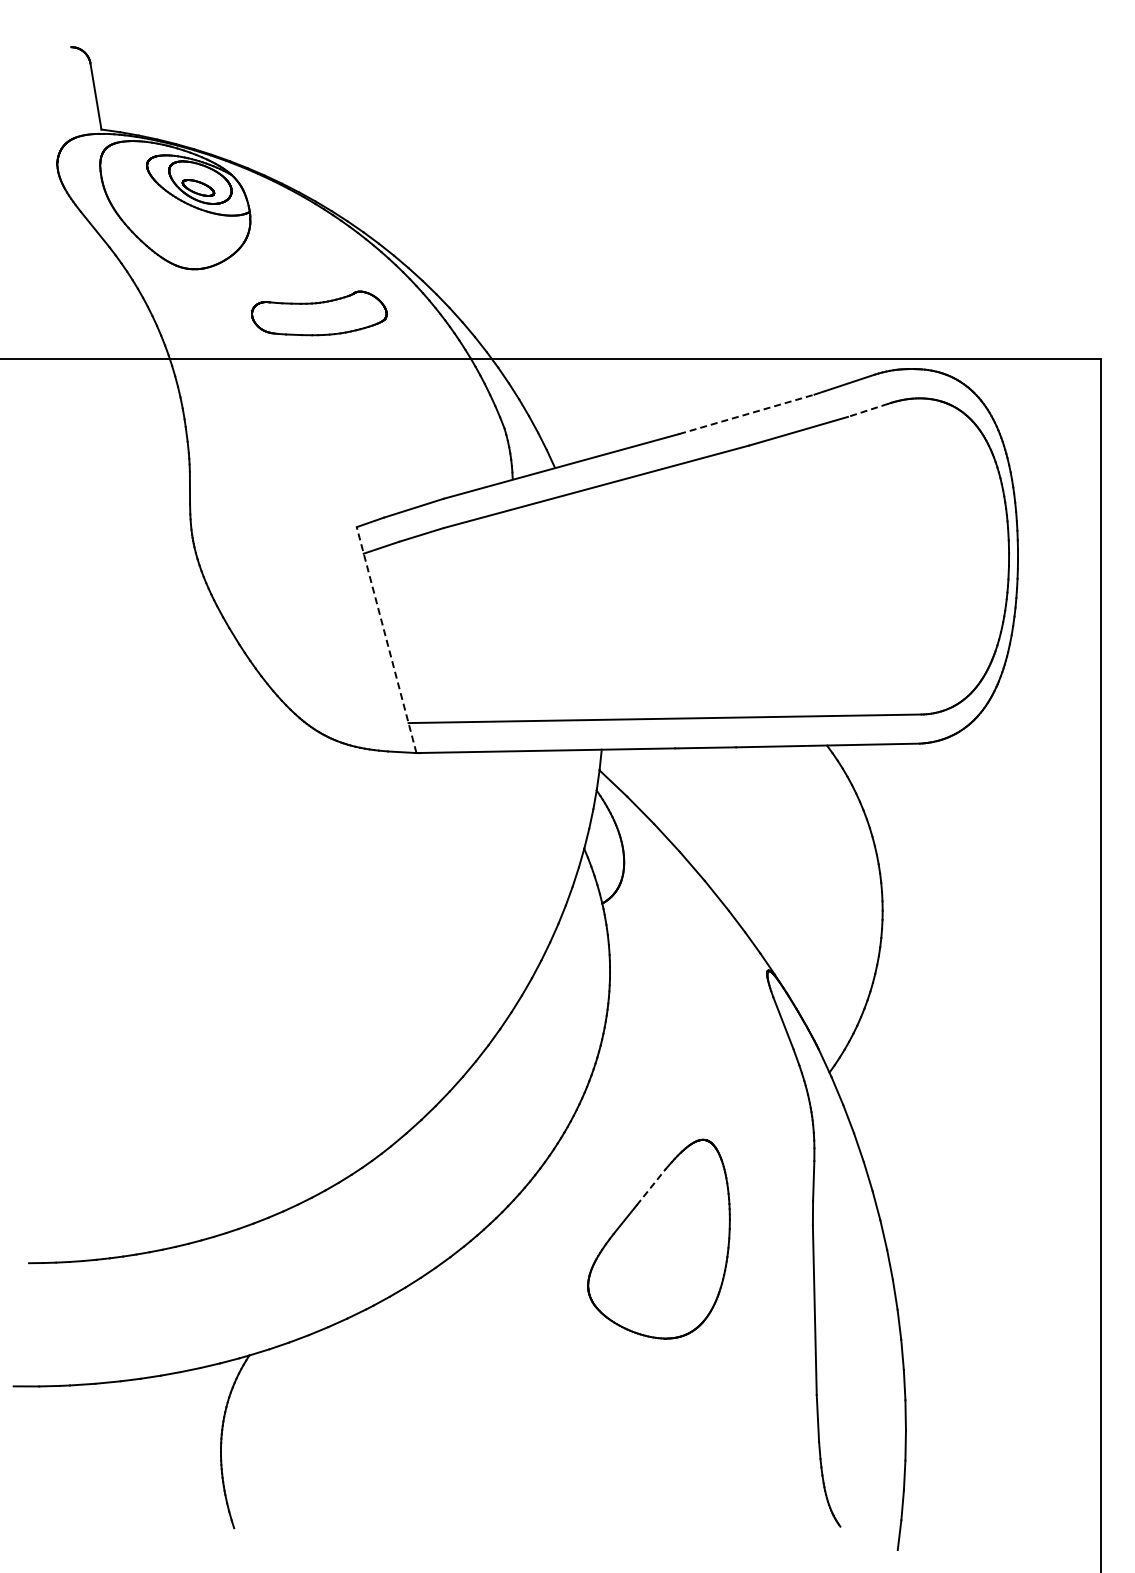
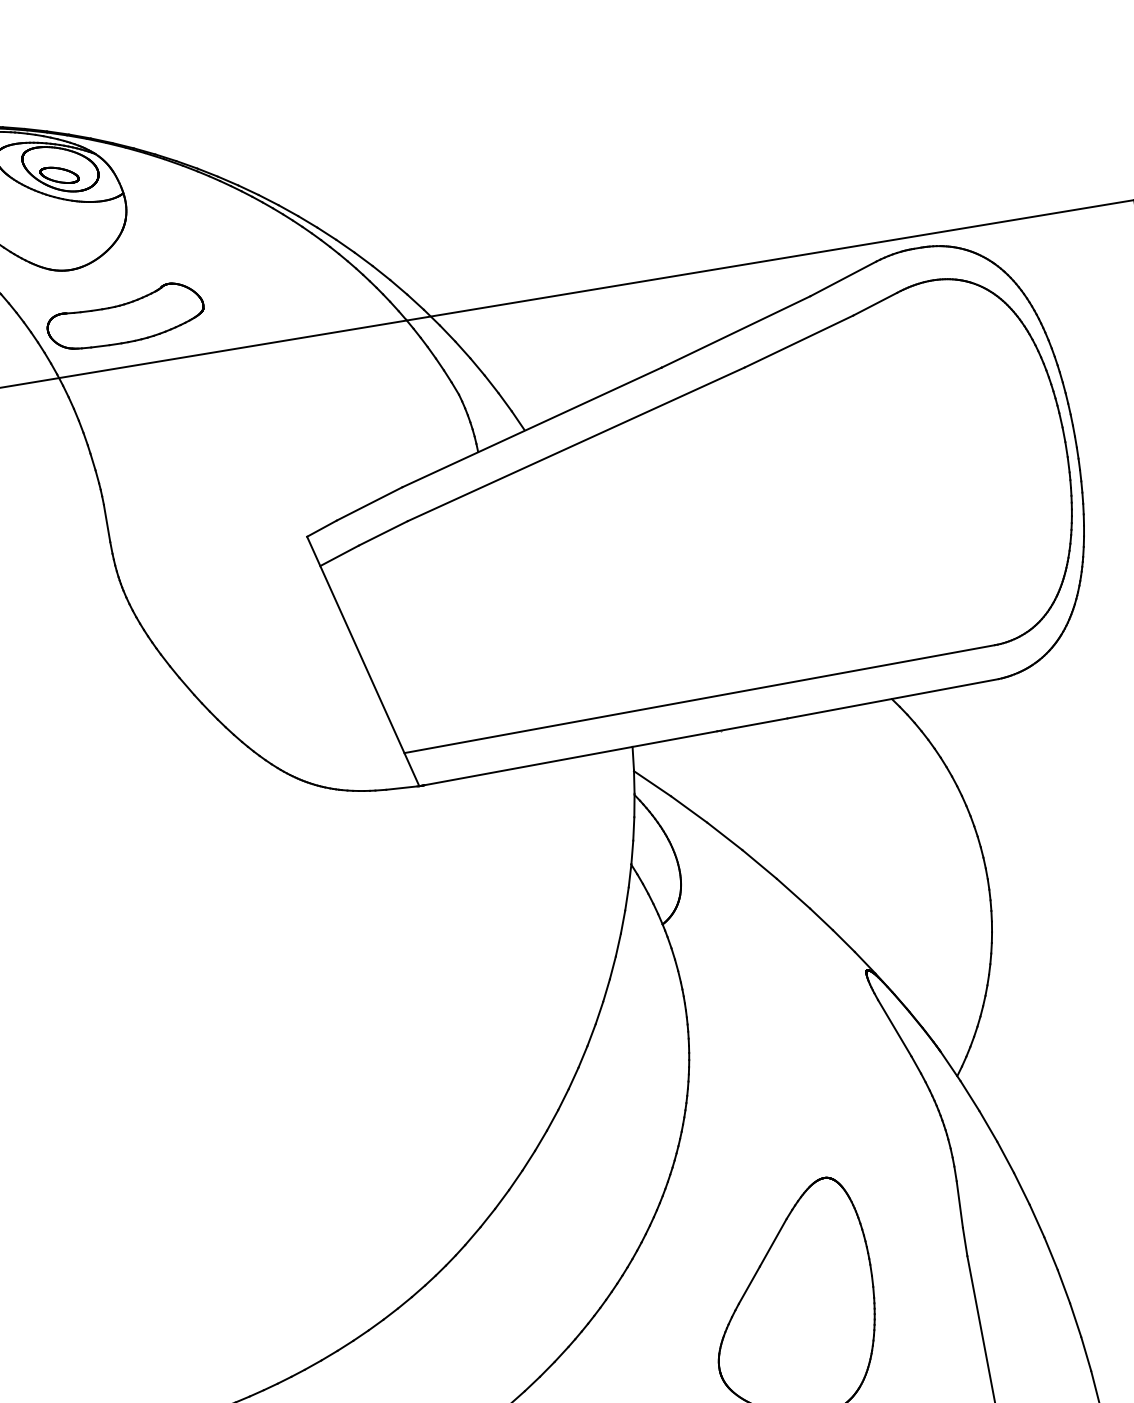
part: (319, 313) -> (125, 316), moved
line: (867, 410) -> (874, 304), dashed -> solid
line: (746, 414) -> (735, 332), dashed -> solid
line: (386, 640) -> (363, 661), dashed -> solid
line: (651, 1186) -> (773, 1241), dashed -> solid

